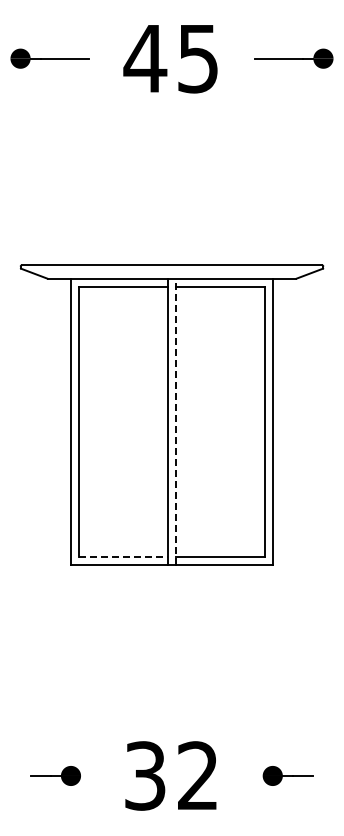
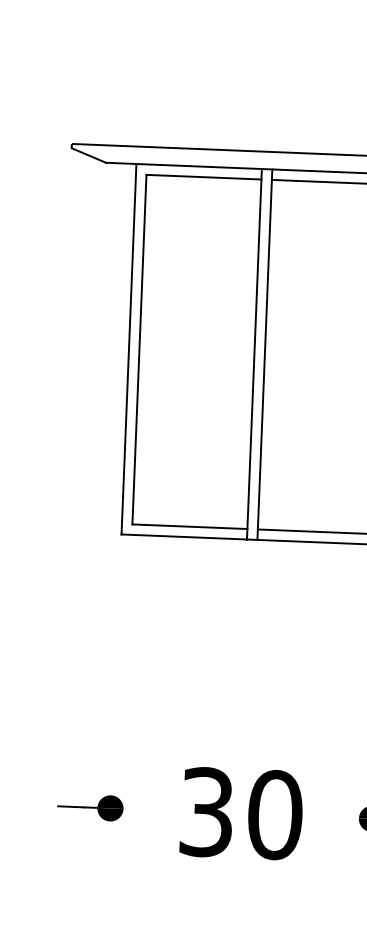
line: (175, 421) -> (264, 354), dashed -> solid
line: (124, 556) -> (191, 526), dashed -> solid
text: (198, 775) -> (275, 814), 32 -> 30

